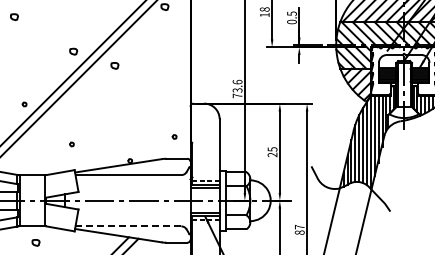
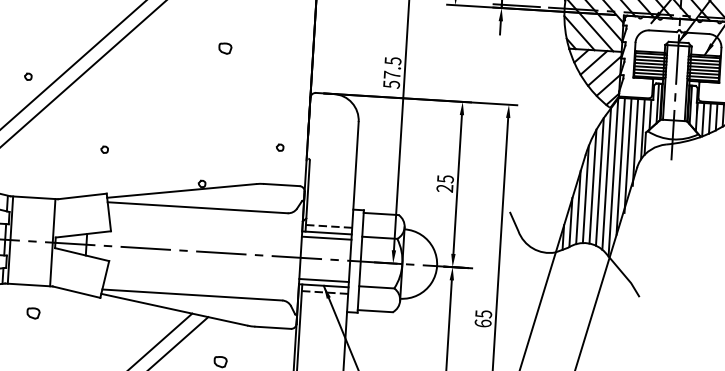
part: (114, 65) -> (224, 47), moved
text: (237, 89) -> (392, 73), 73.6 -> 57.5
line: (128, 226) -> (192, 295), dashed -> solid
text: (299, 229) -> (483, 318), 87 -> 65

